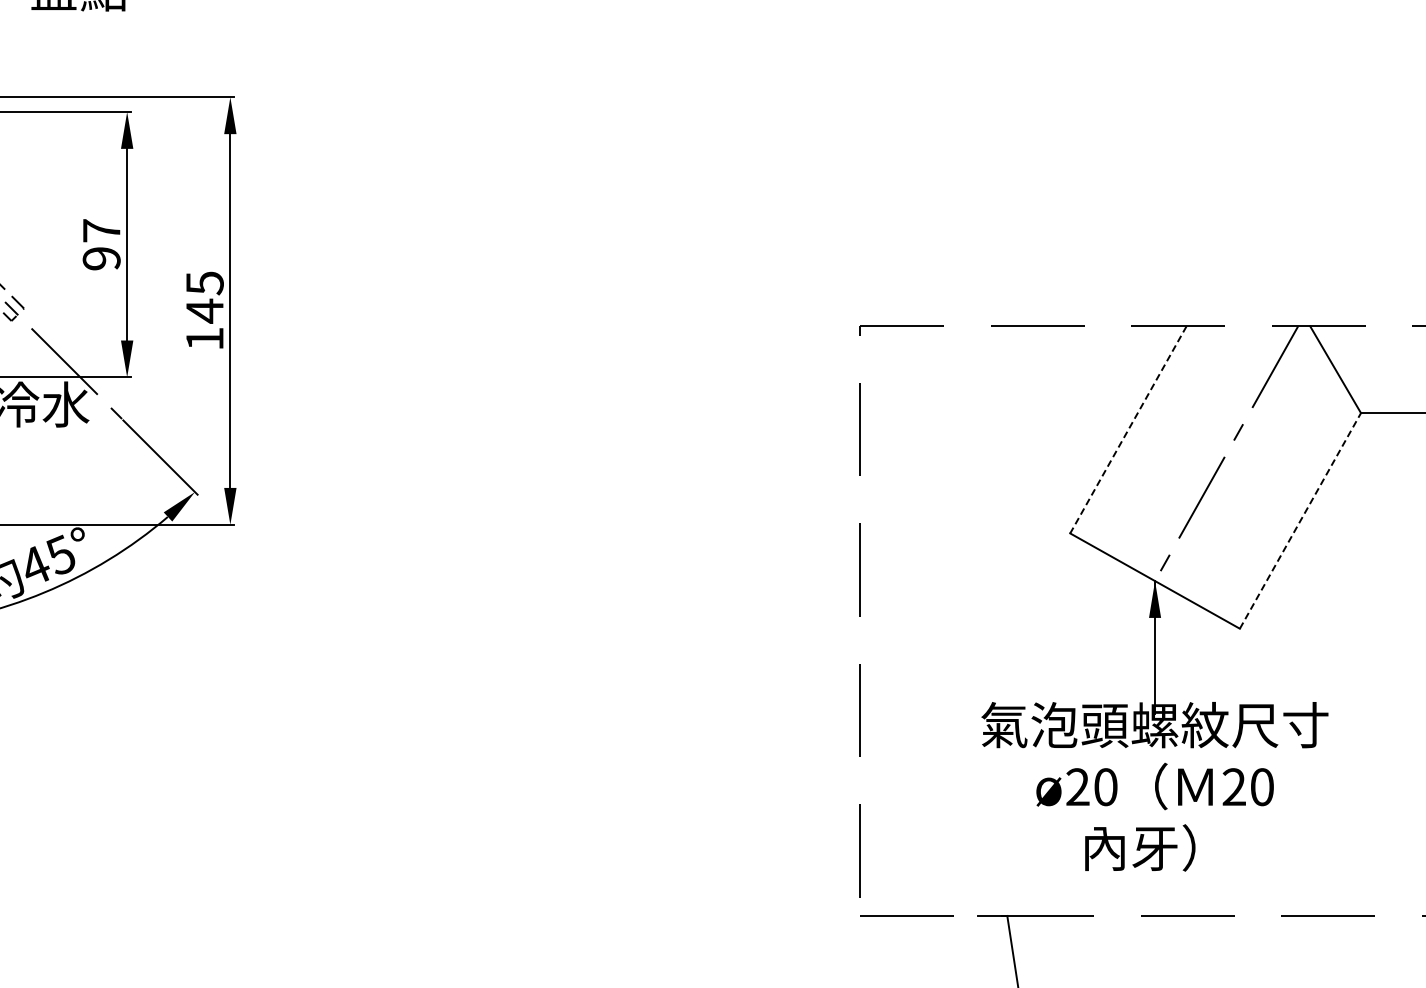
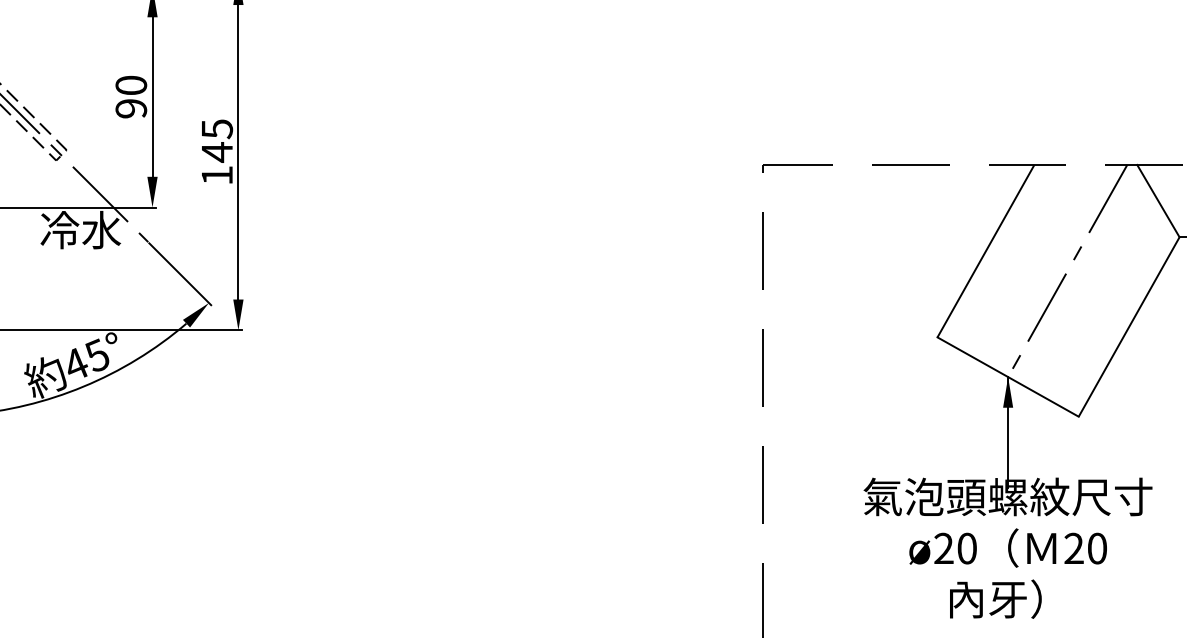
text: (101, 230) -> (131, 85), 97 -> 90
line: (1128, 429) -> (986, 250), dashed -> solid
line: (1300, 520) -> (1129, 326), dashed -> solid

